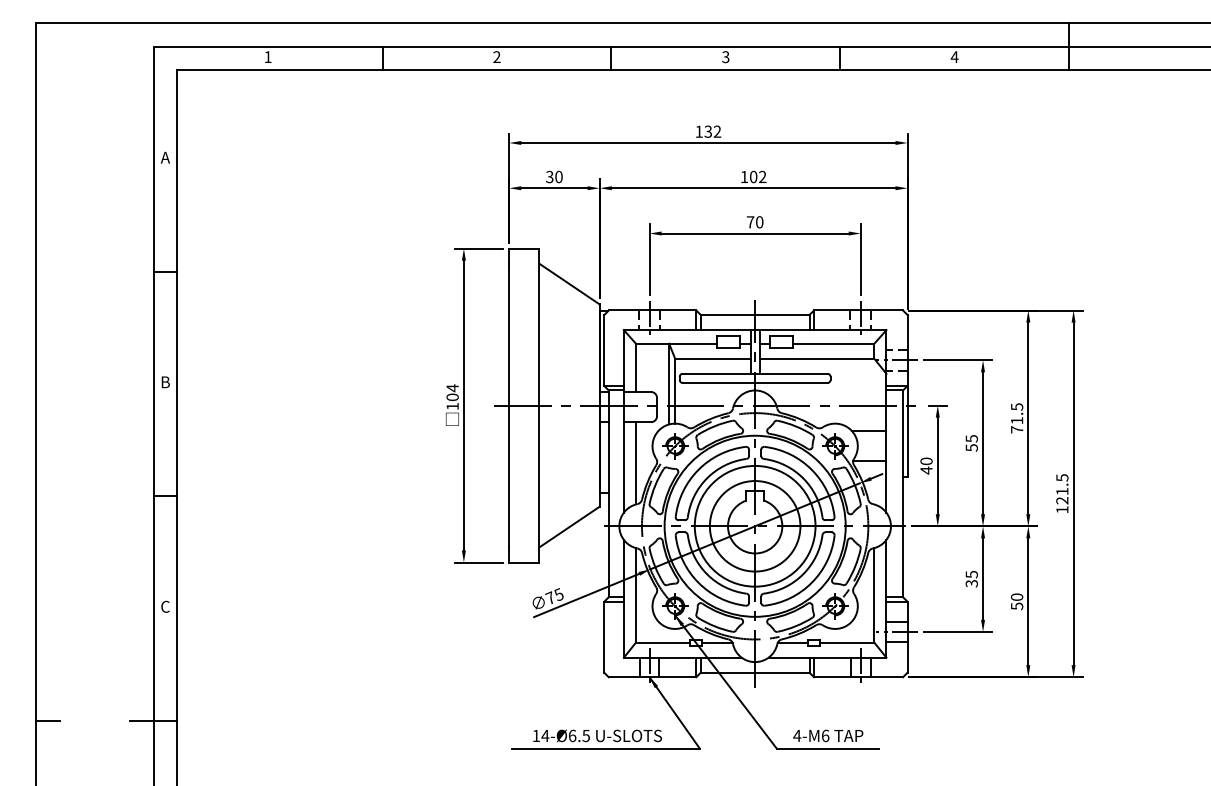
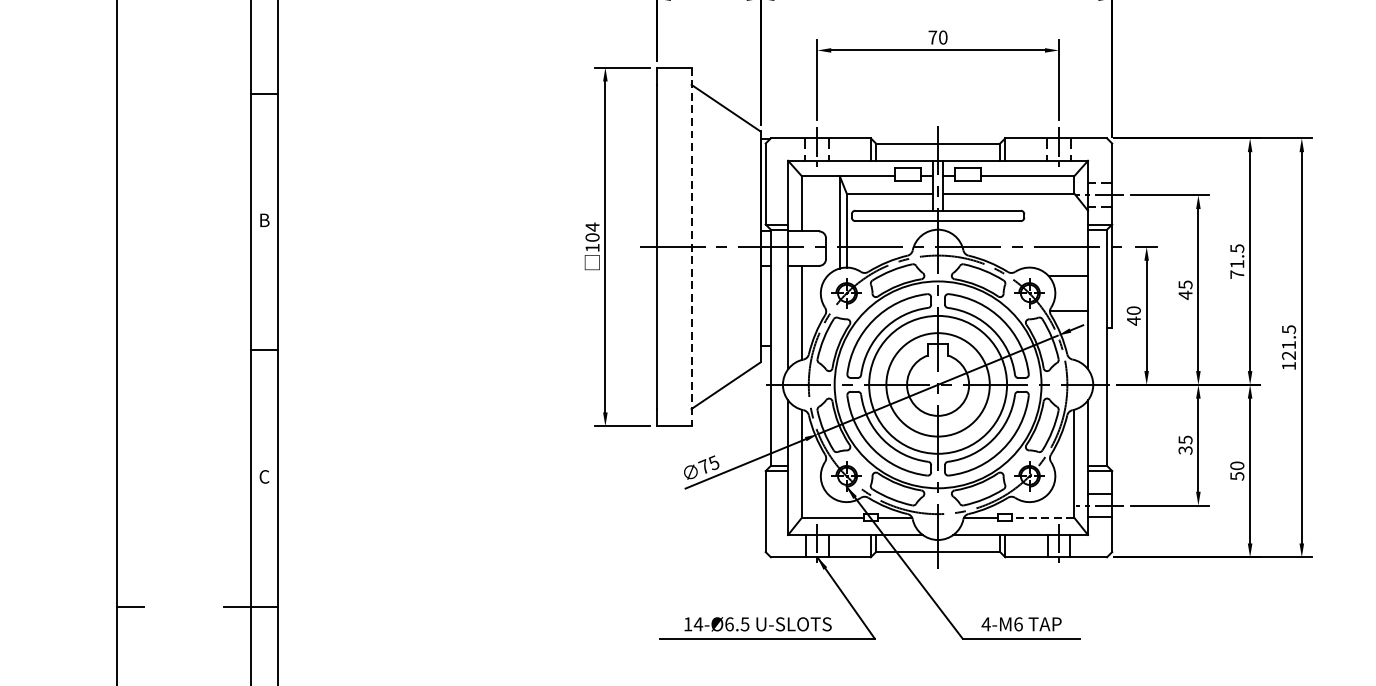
line: (539, 405) -> (691, 246), solid -> dashed
text: (971, 447) -> (1185, 294), 55 -> 45
line: (846, 642) -> (1042, 517), solid -> dashed

